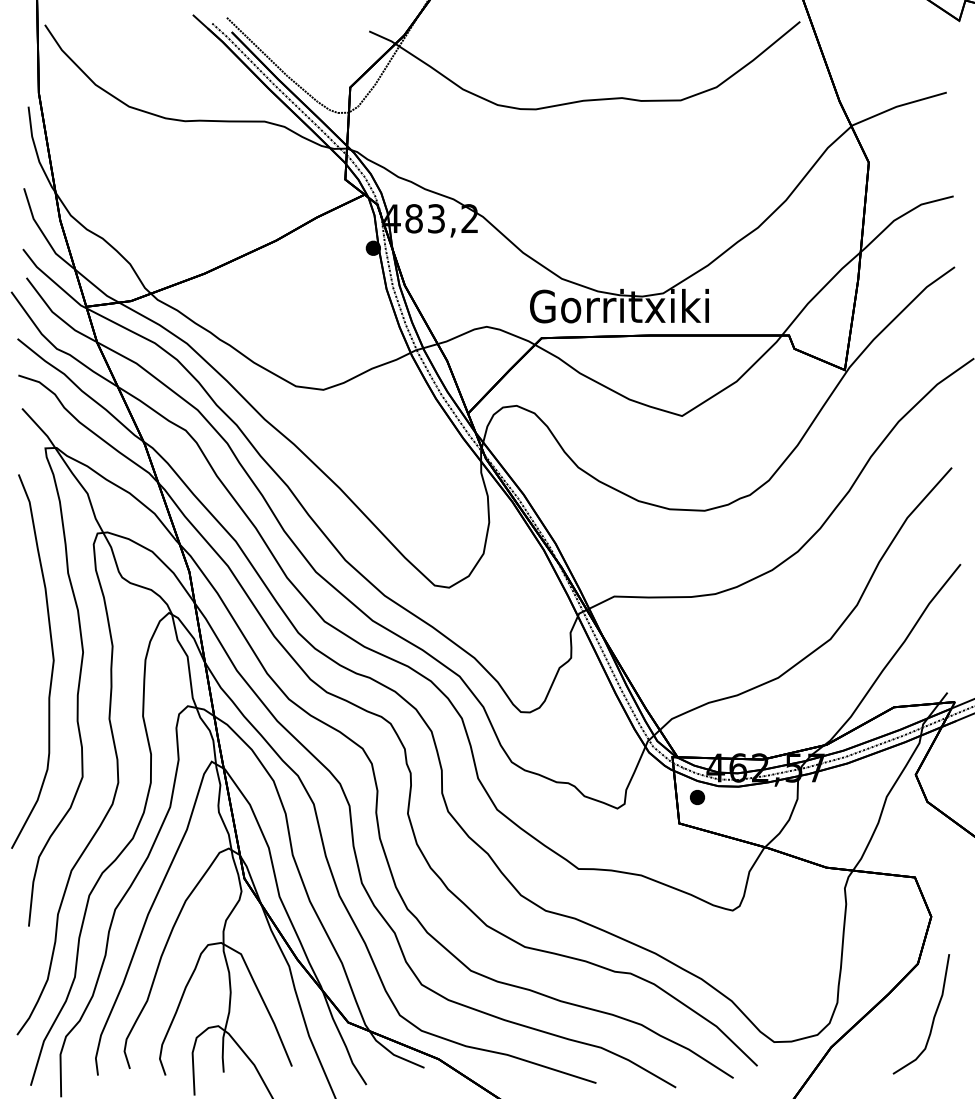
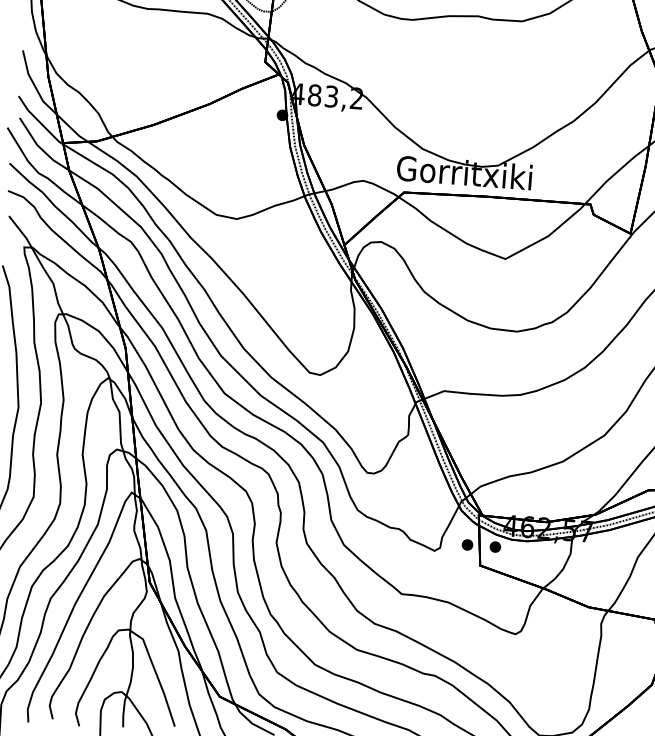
part: (660, 797) -> (467, 544), added

